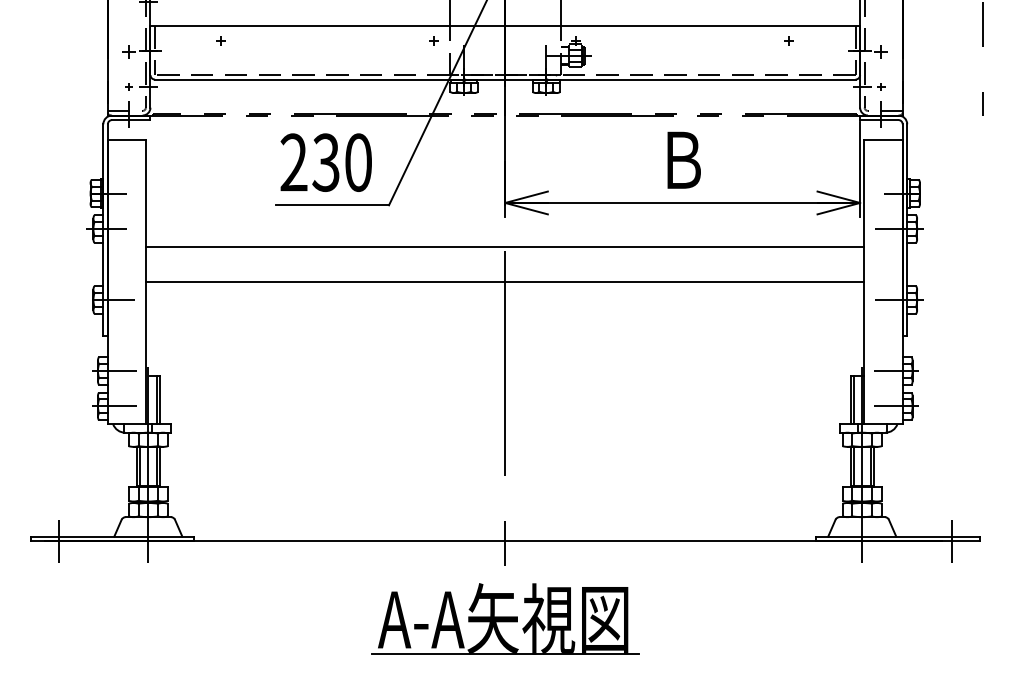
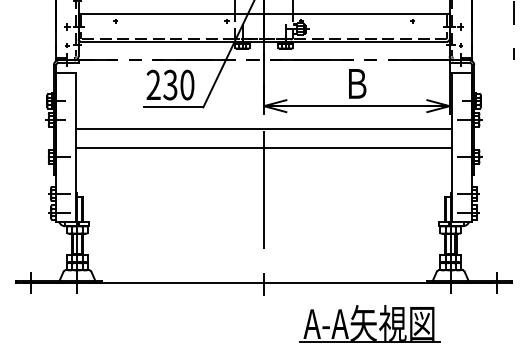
part: (504, 618) -> (369, 323), moved

